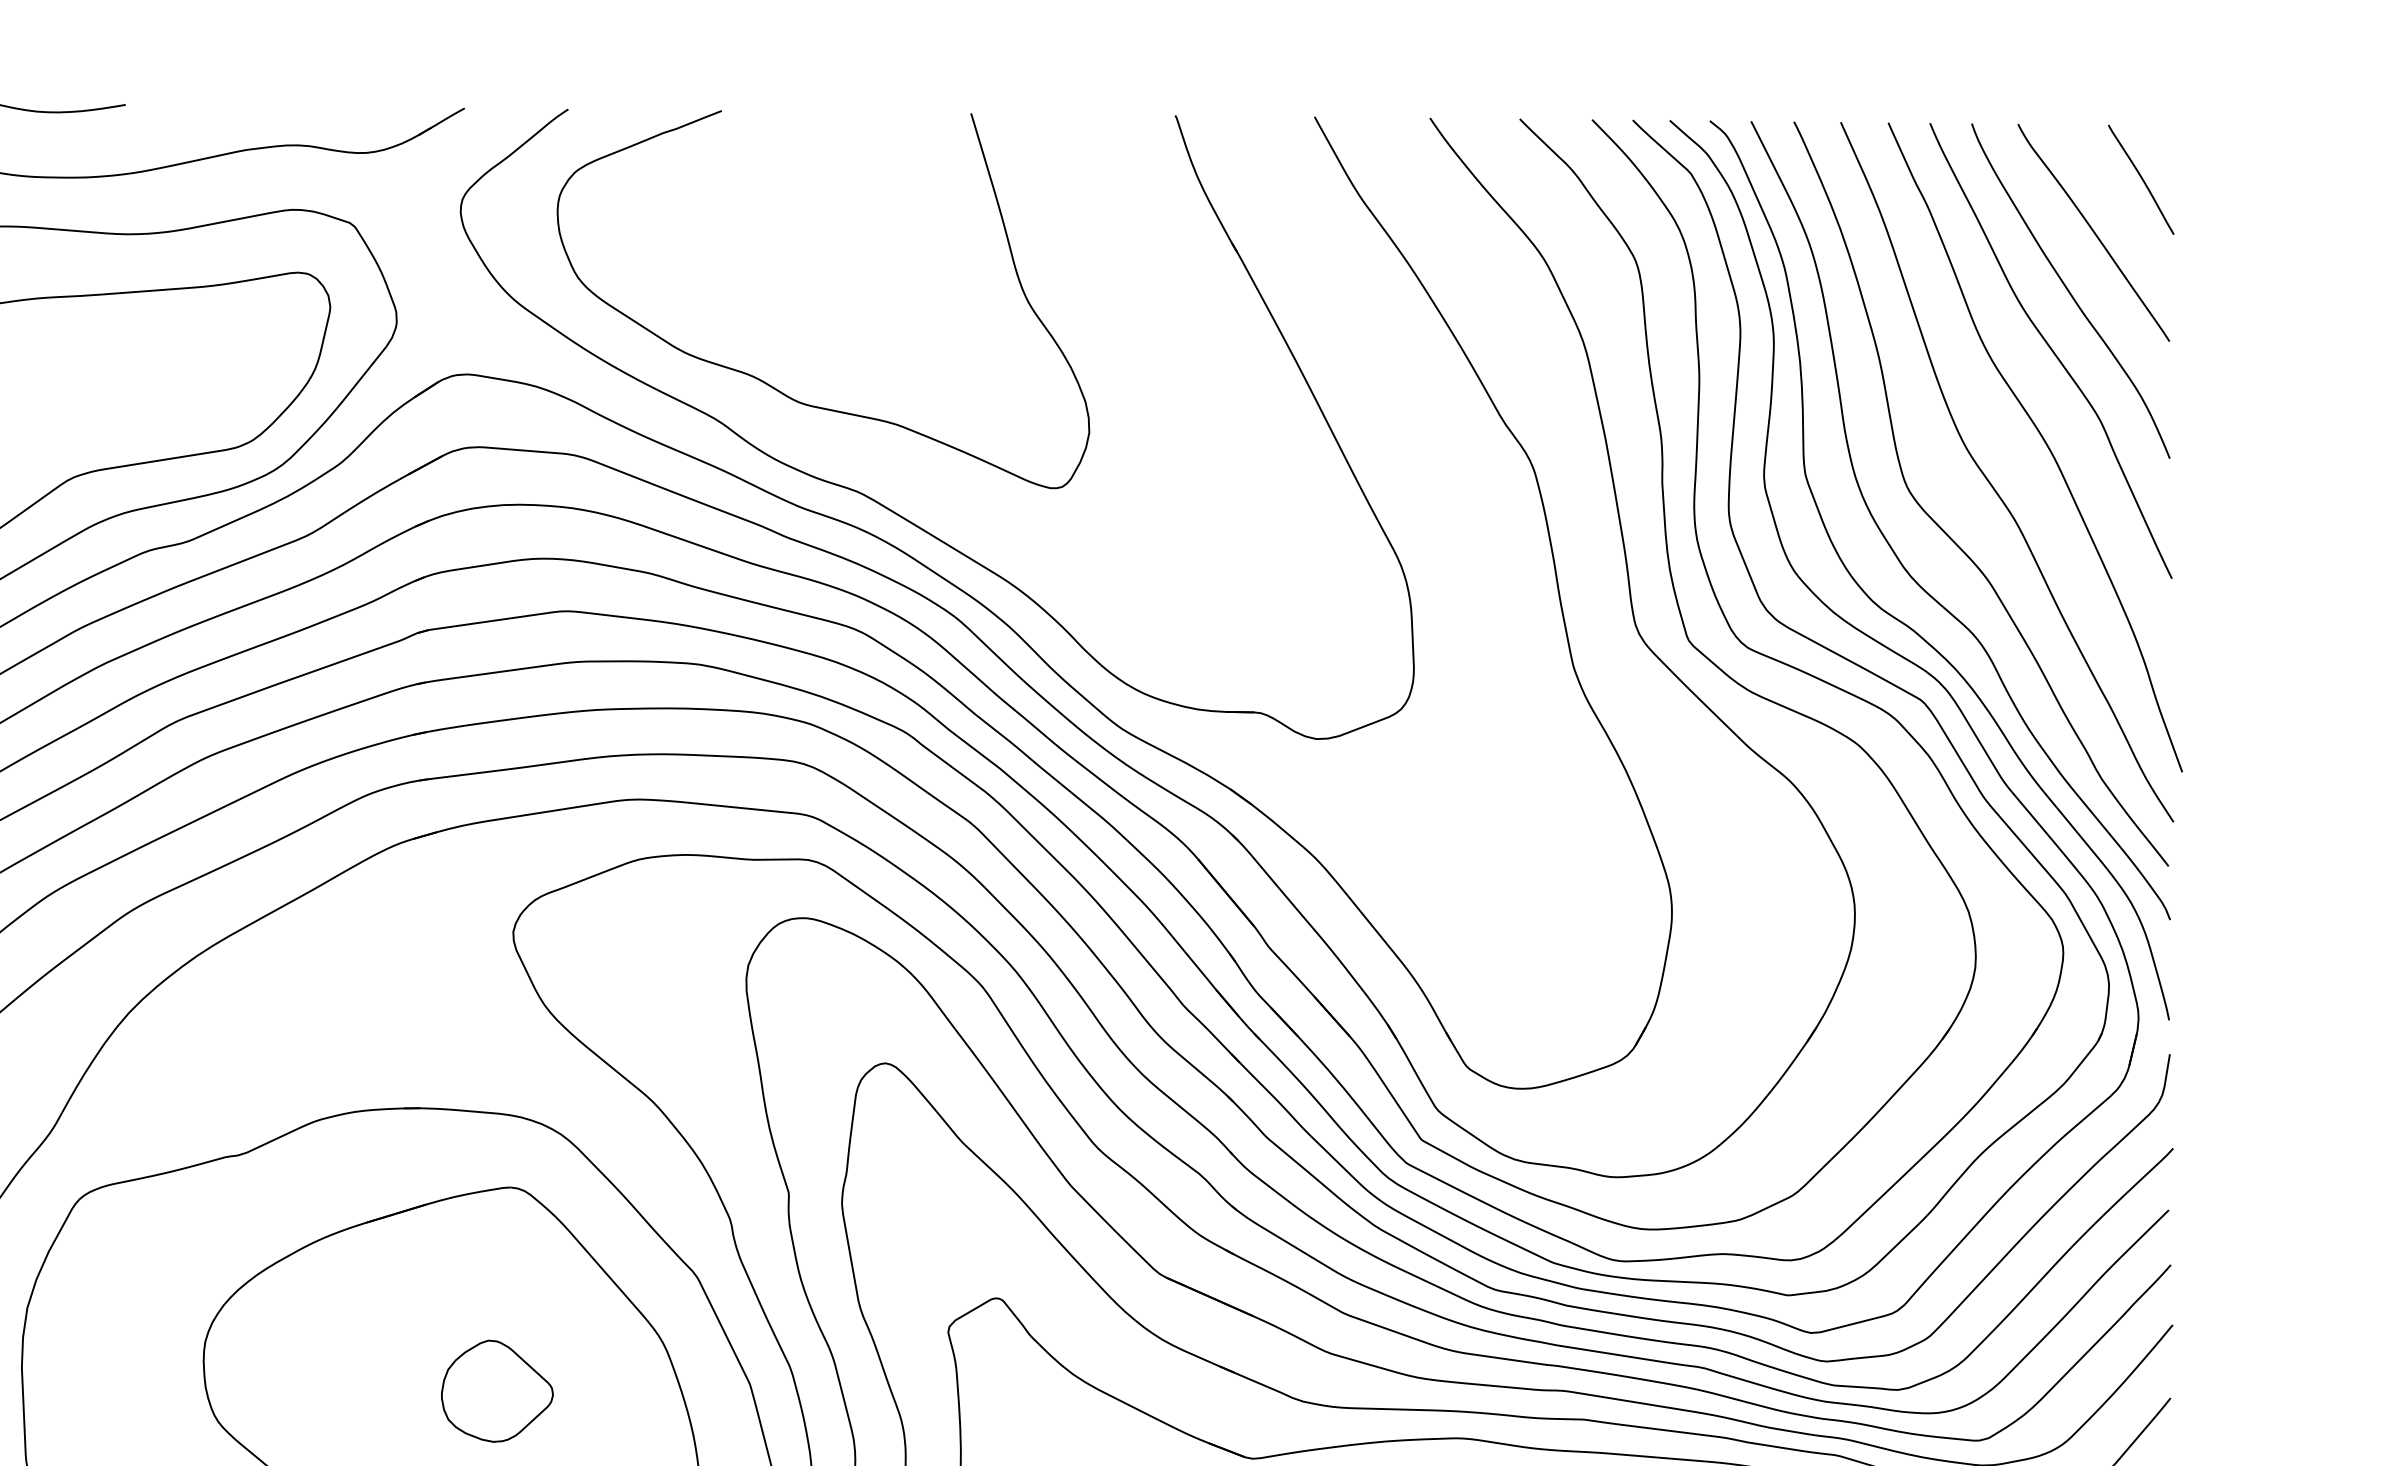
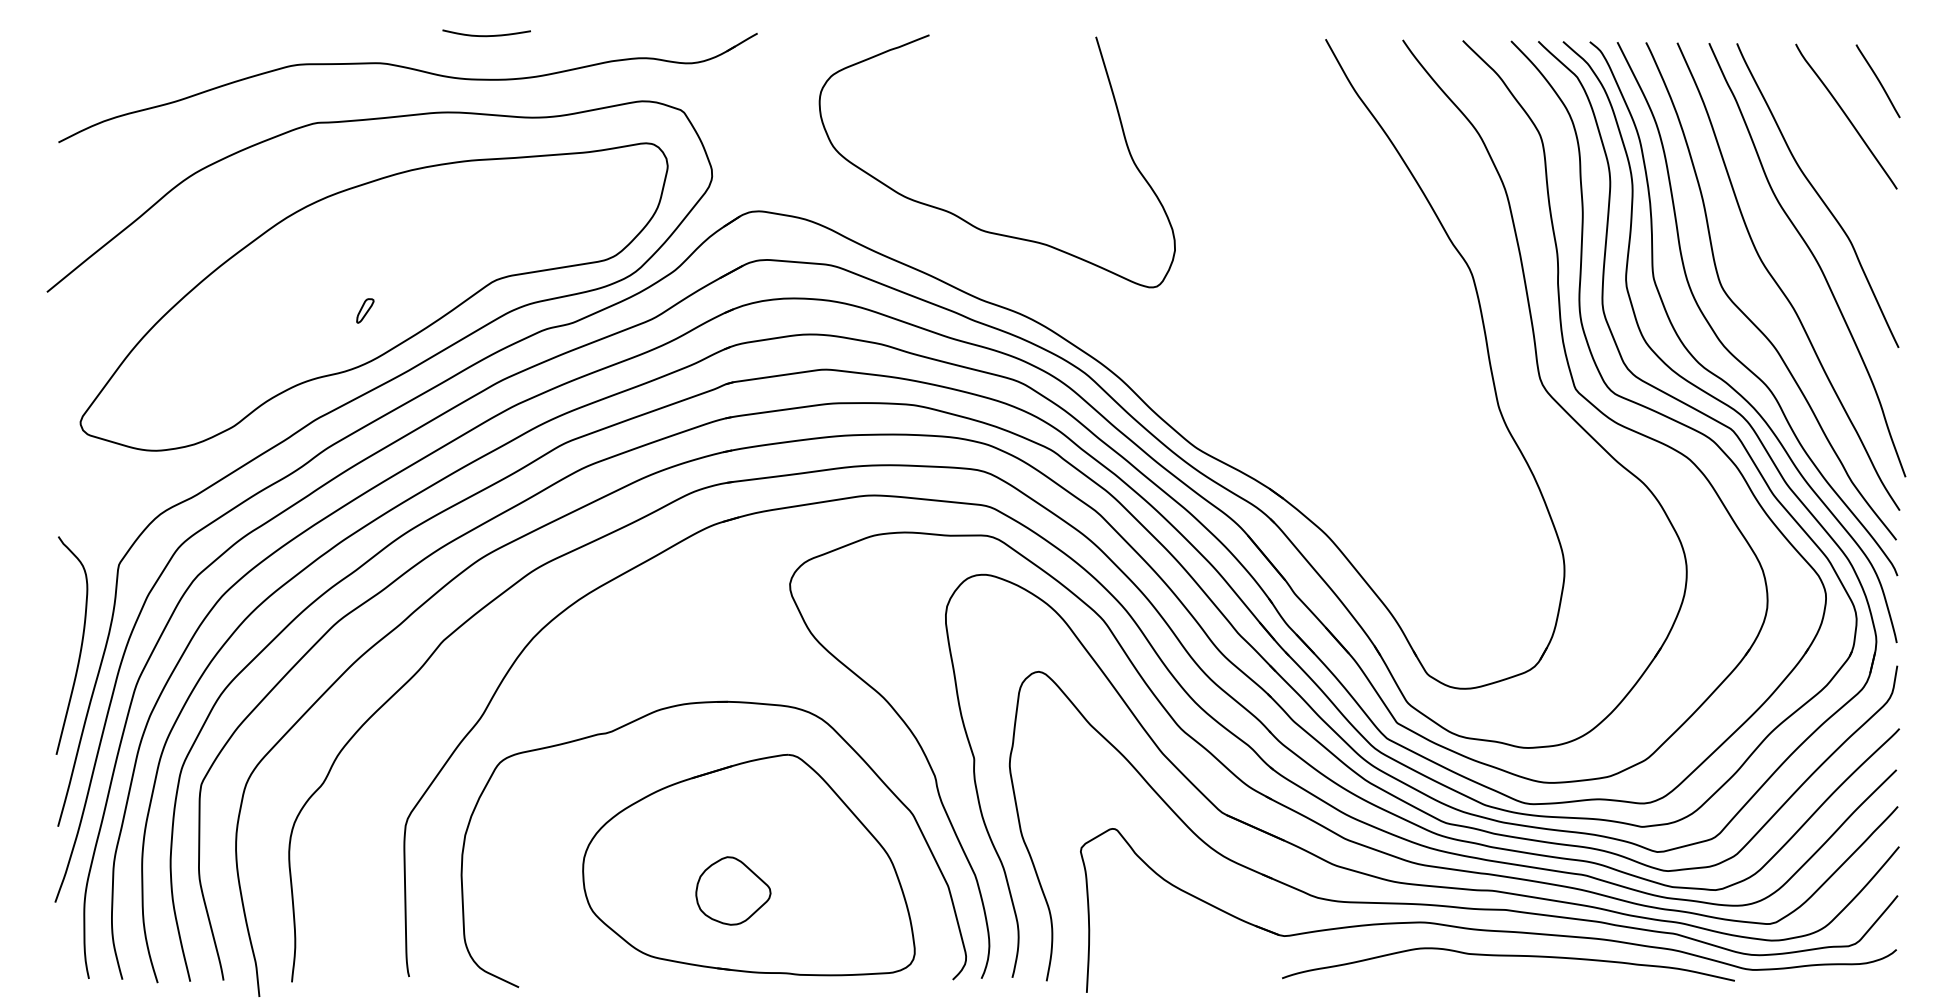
curve: (2069, 290) -> (1830, 155), removed
part: (885, 504) -> (1038, 298), removed
part: (497, 1390) -> (733, 890), moved

